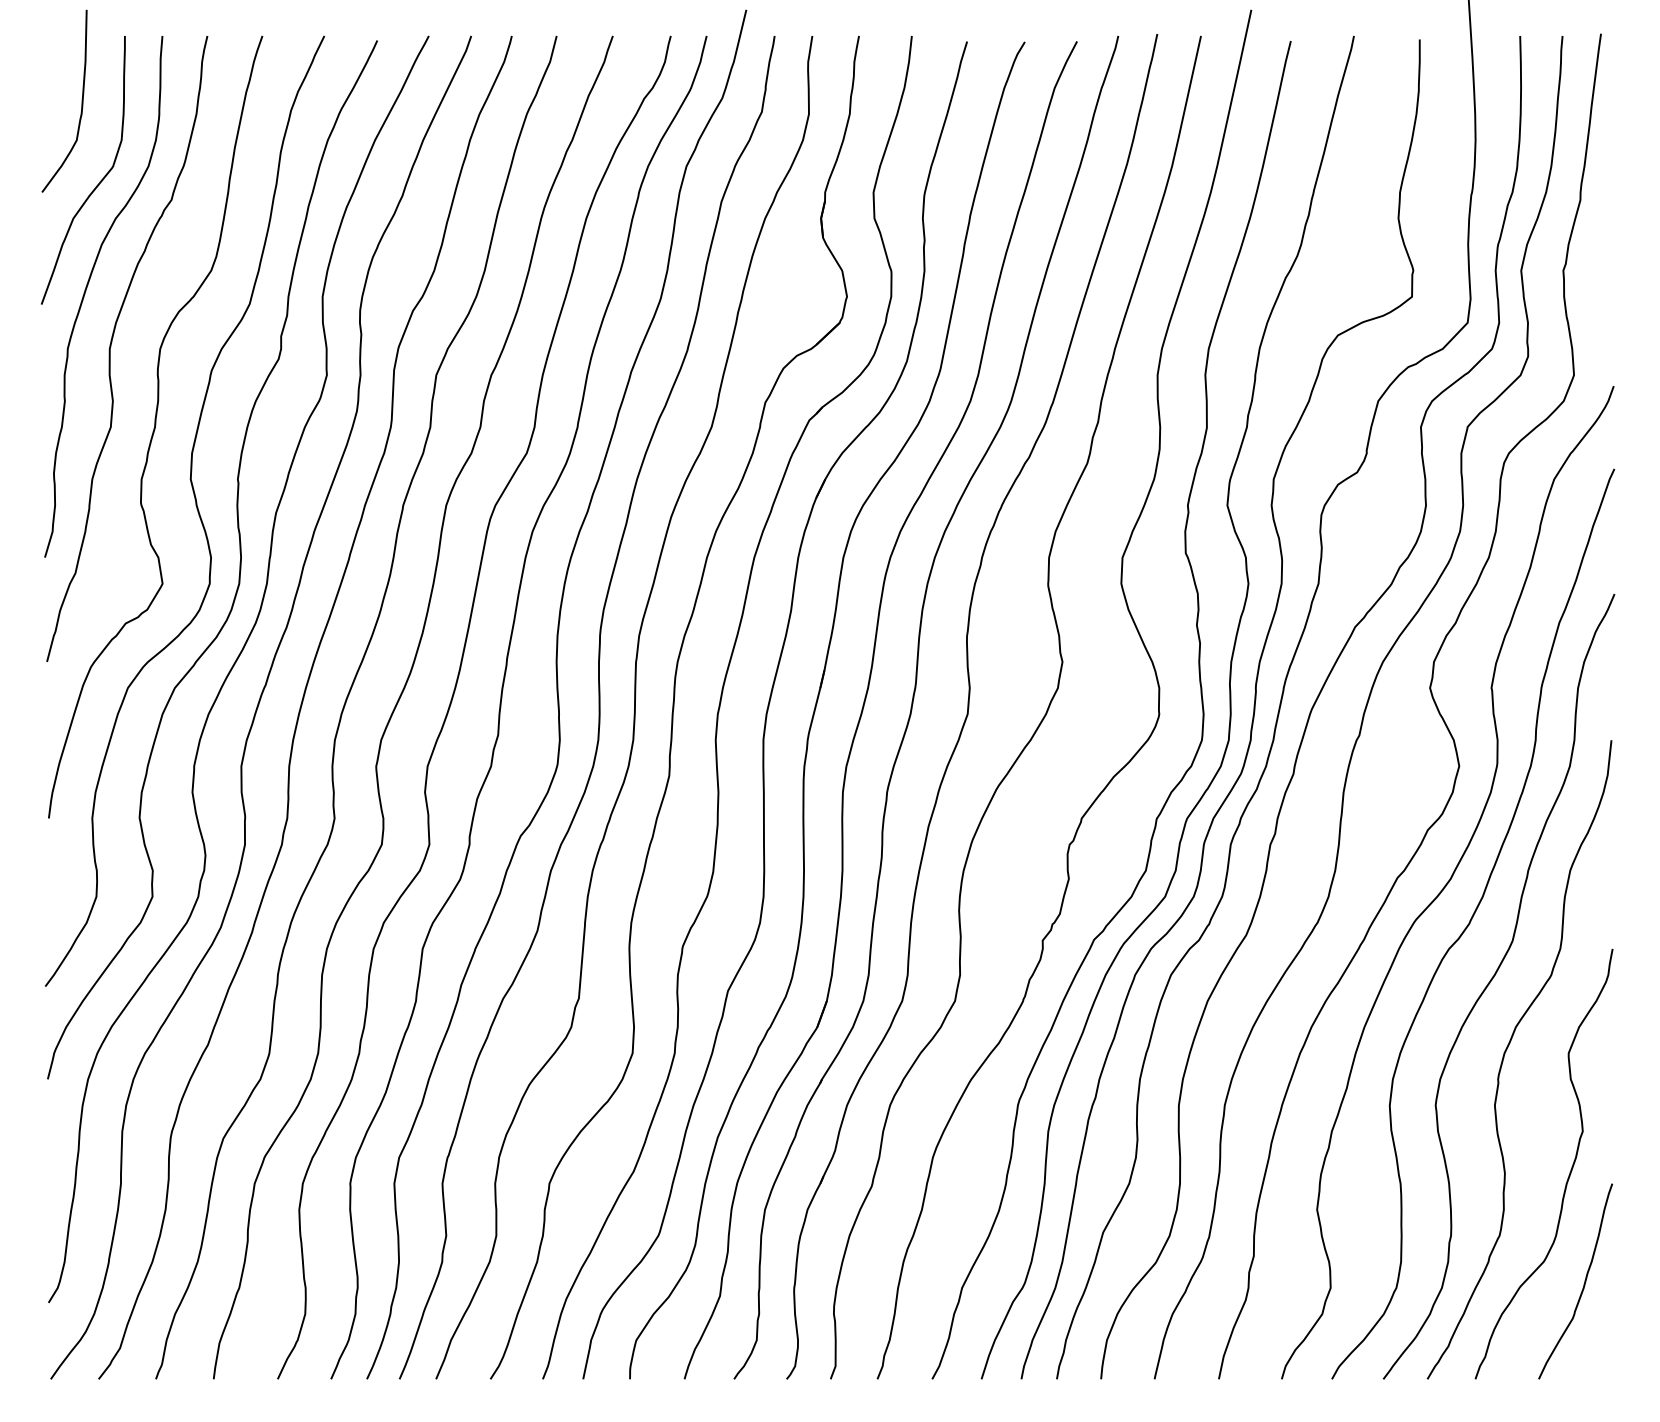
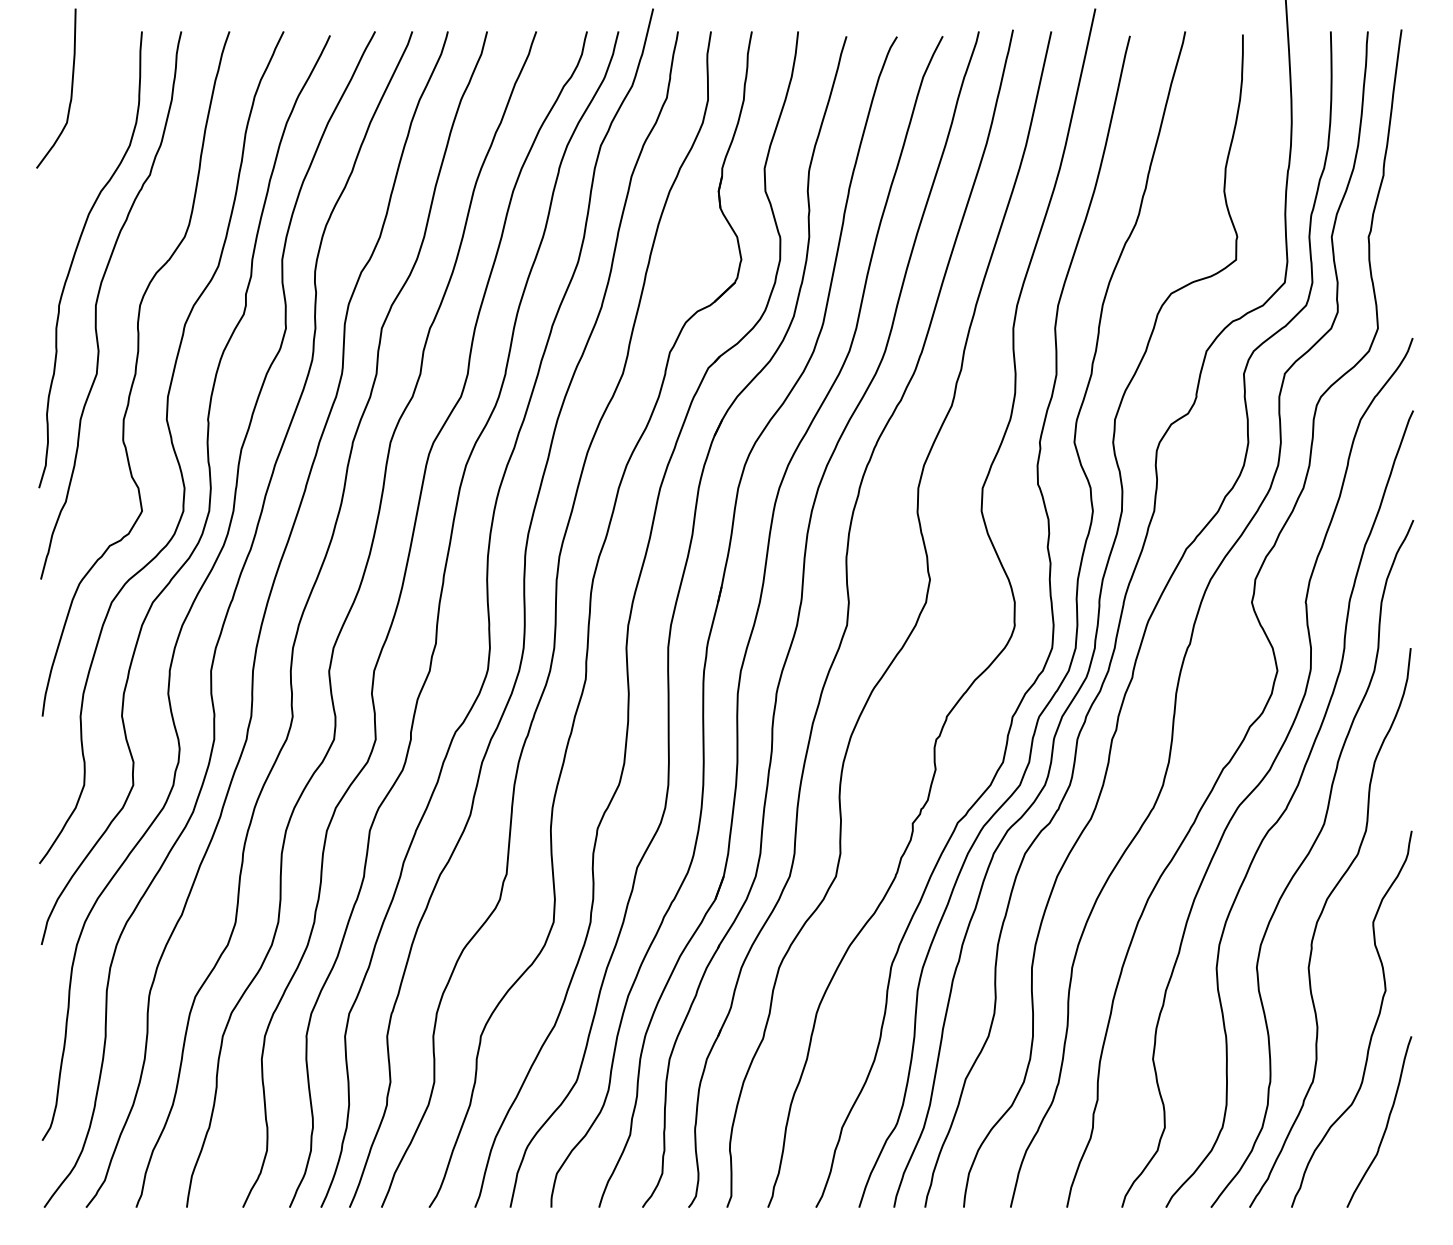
curve: (99, 181) -> (86, 158), removed

